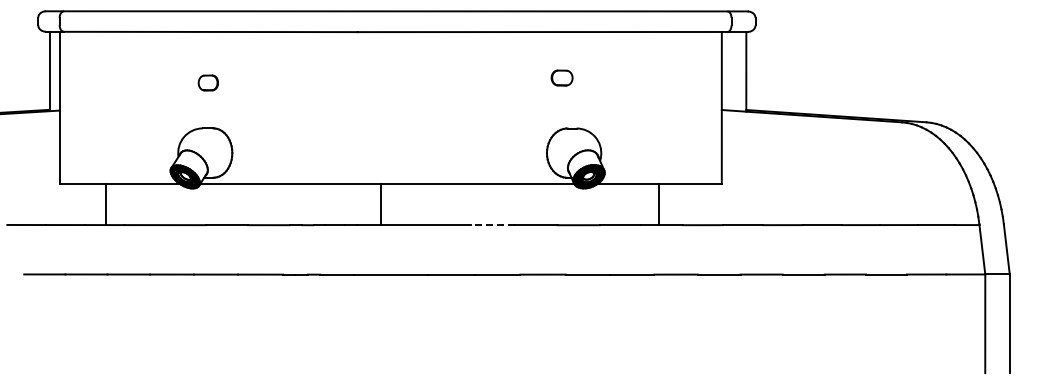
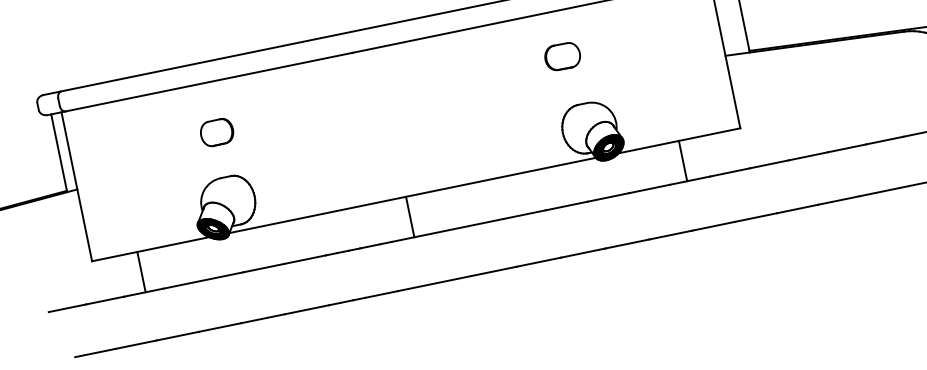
part: (561, 77) -> (561, 56), size x1.67
part: (208, 82) -> (217, 132), size x1.67
line: (493, 225) -> (525, 214), dashed -> solid

